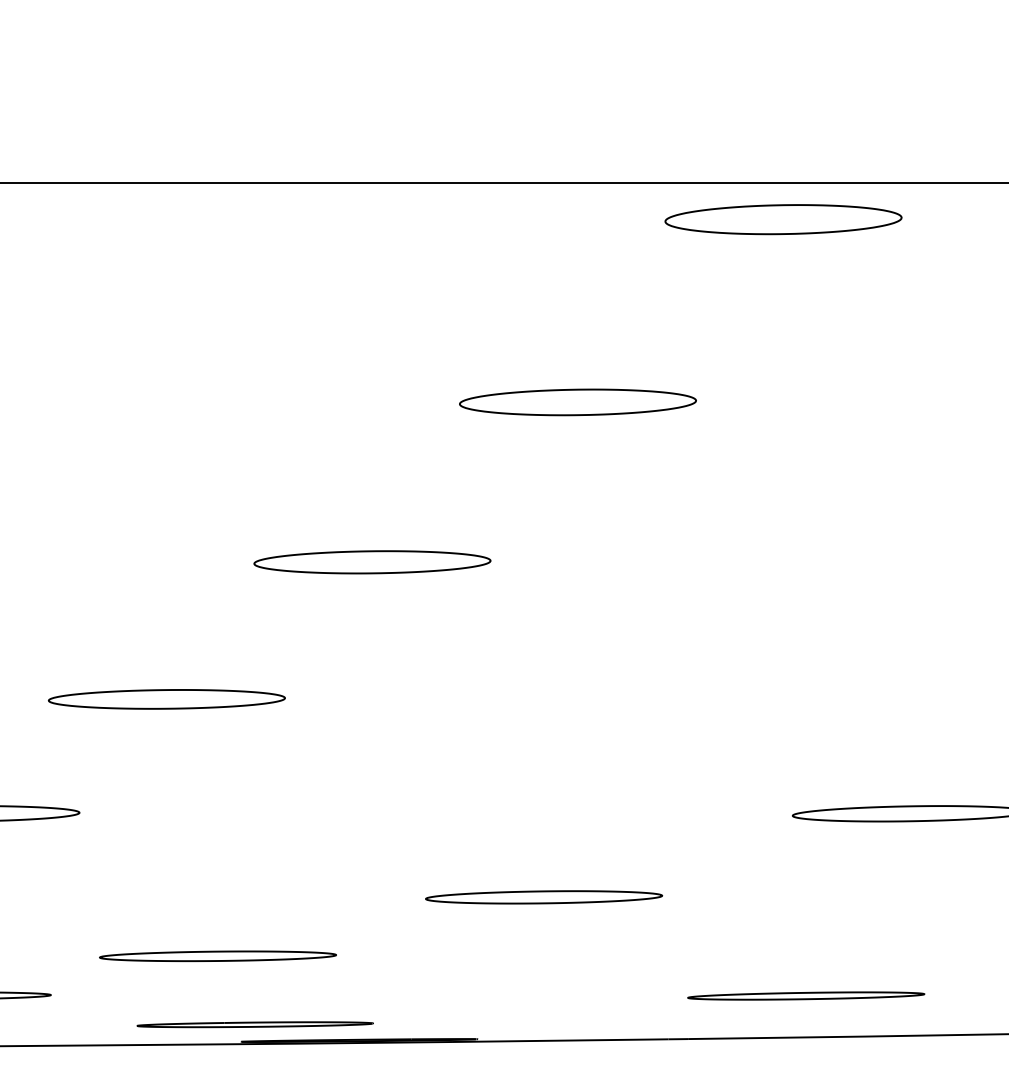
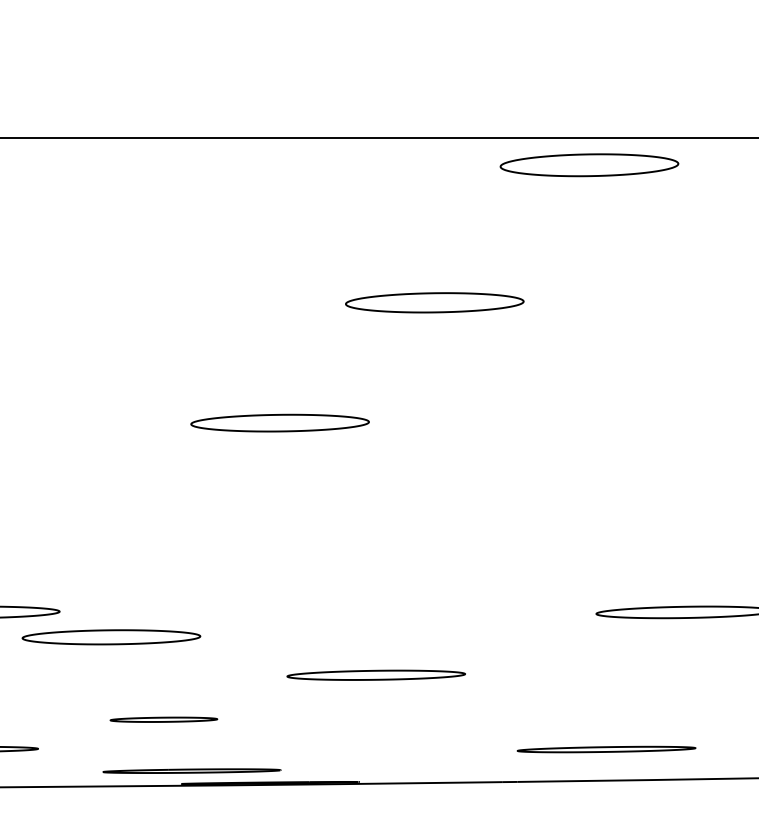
part: (166, 699) -> (111, 637), moved
part: (543, 896) -> (375, 674), moved
part: (217, 956) -> (163, 719), size x0.6

